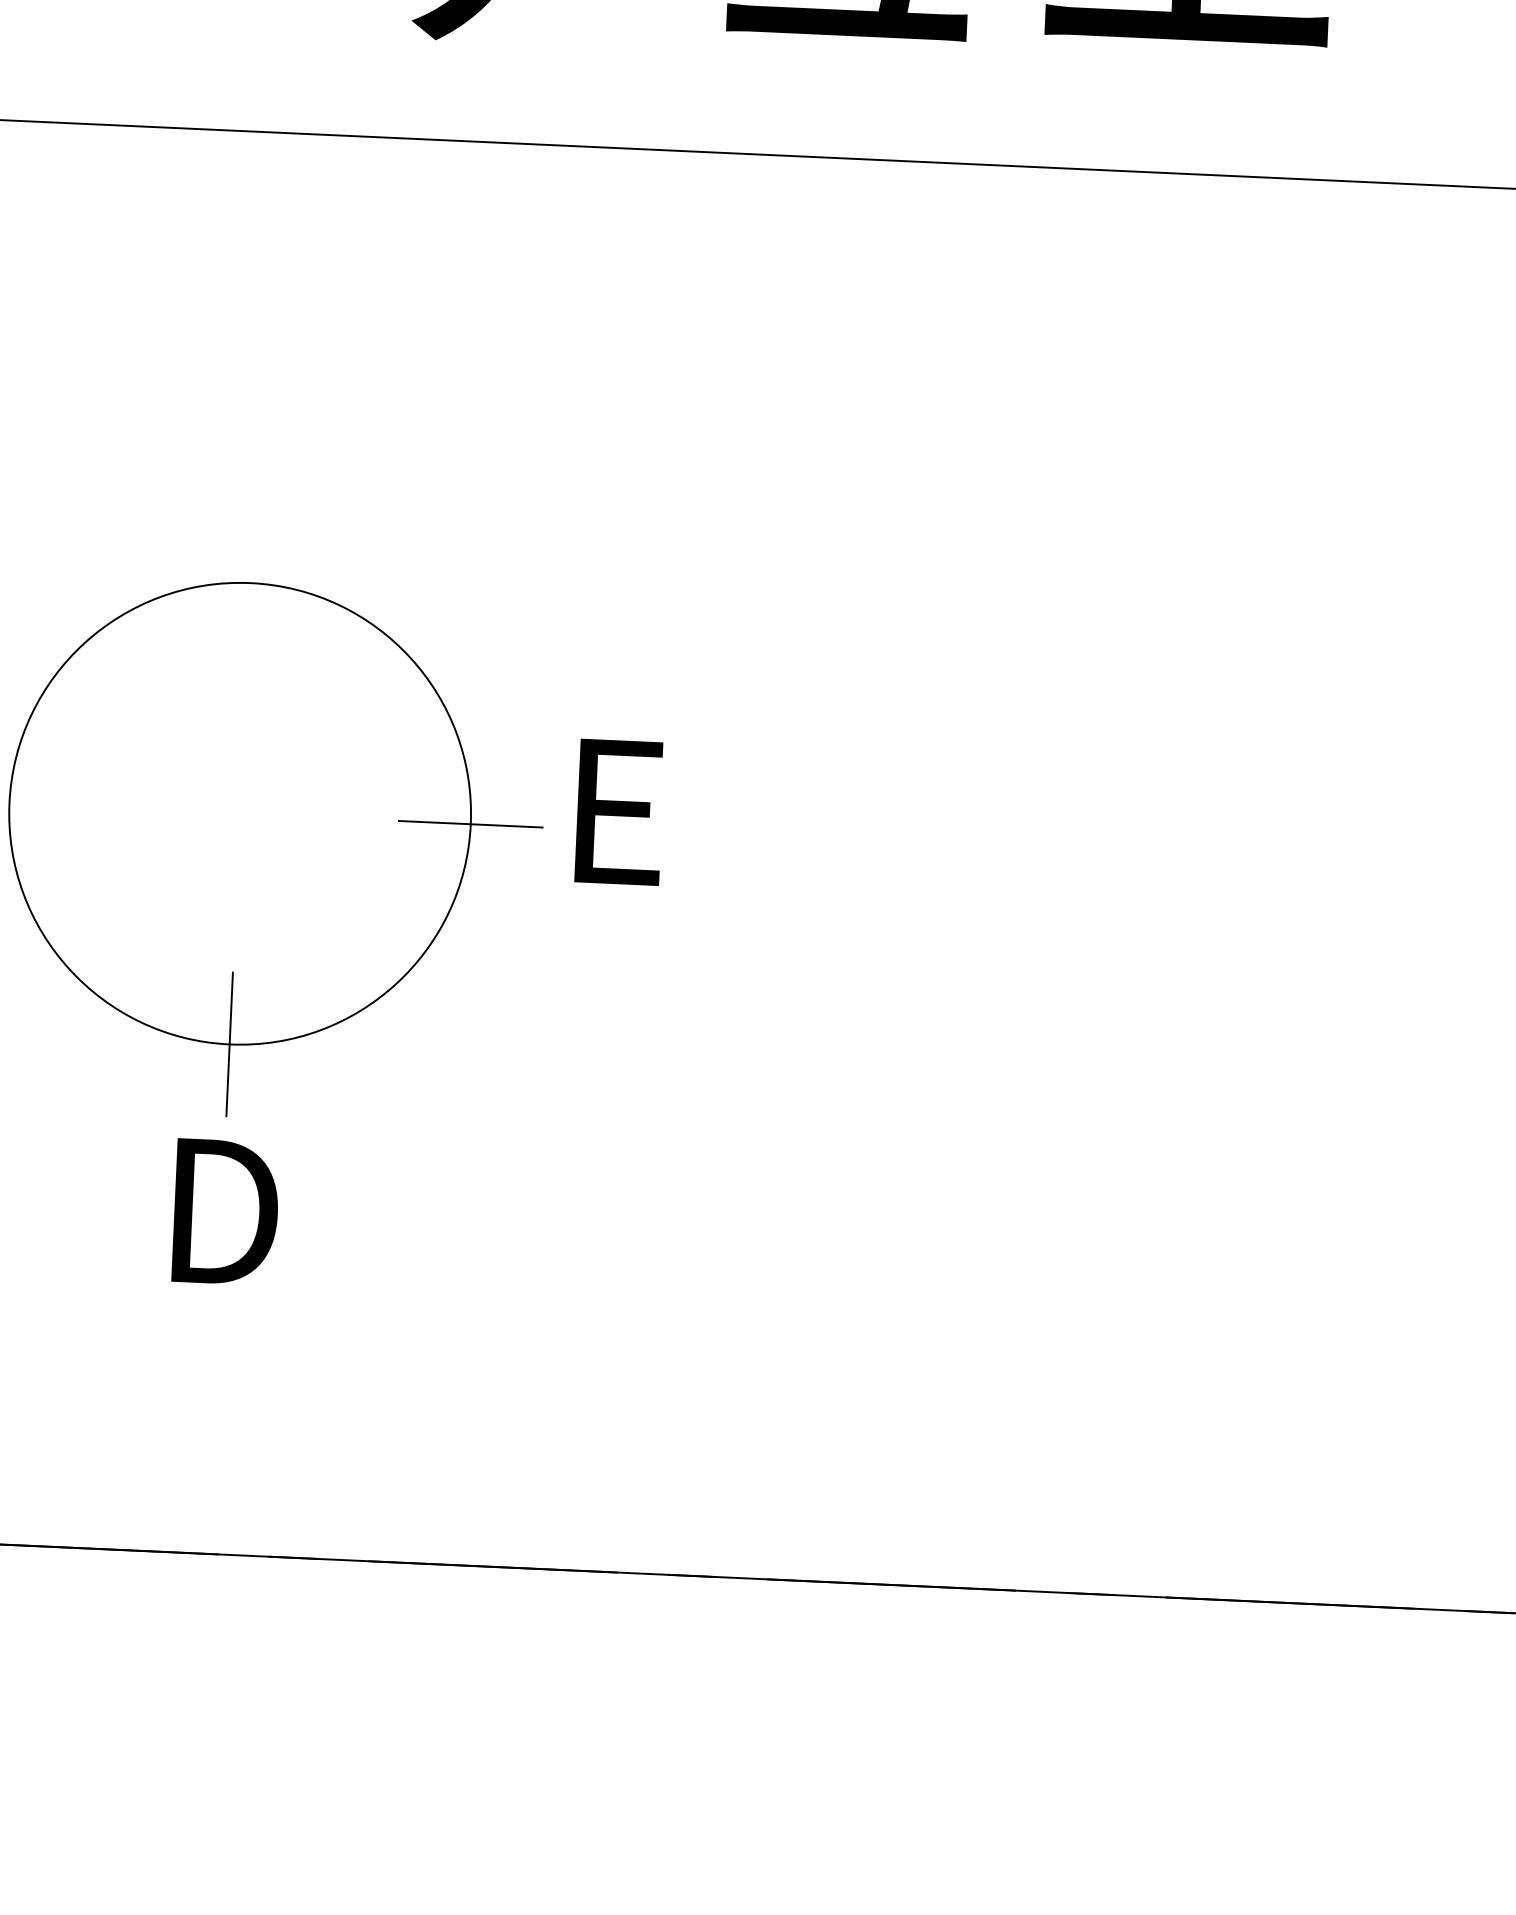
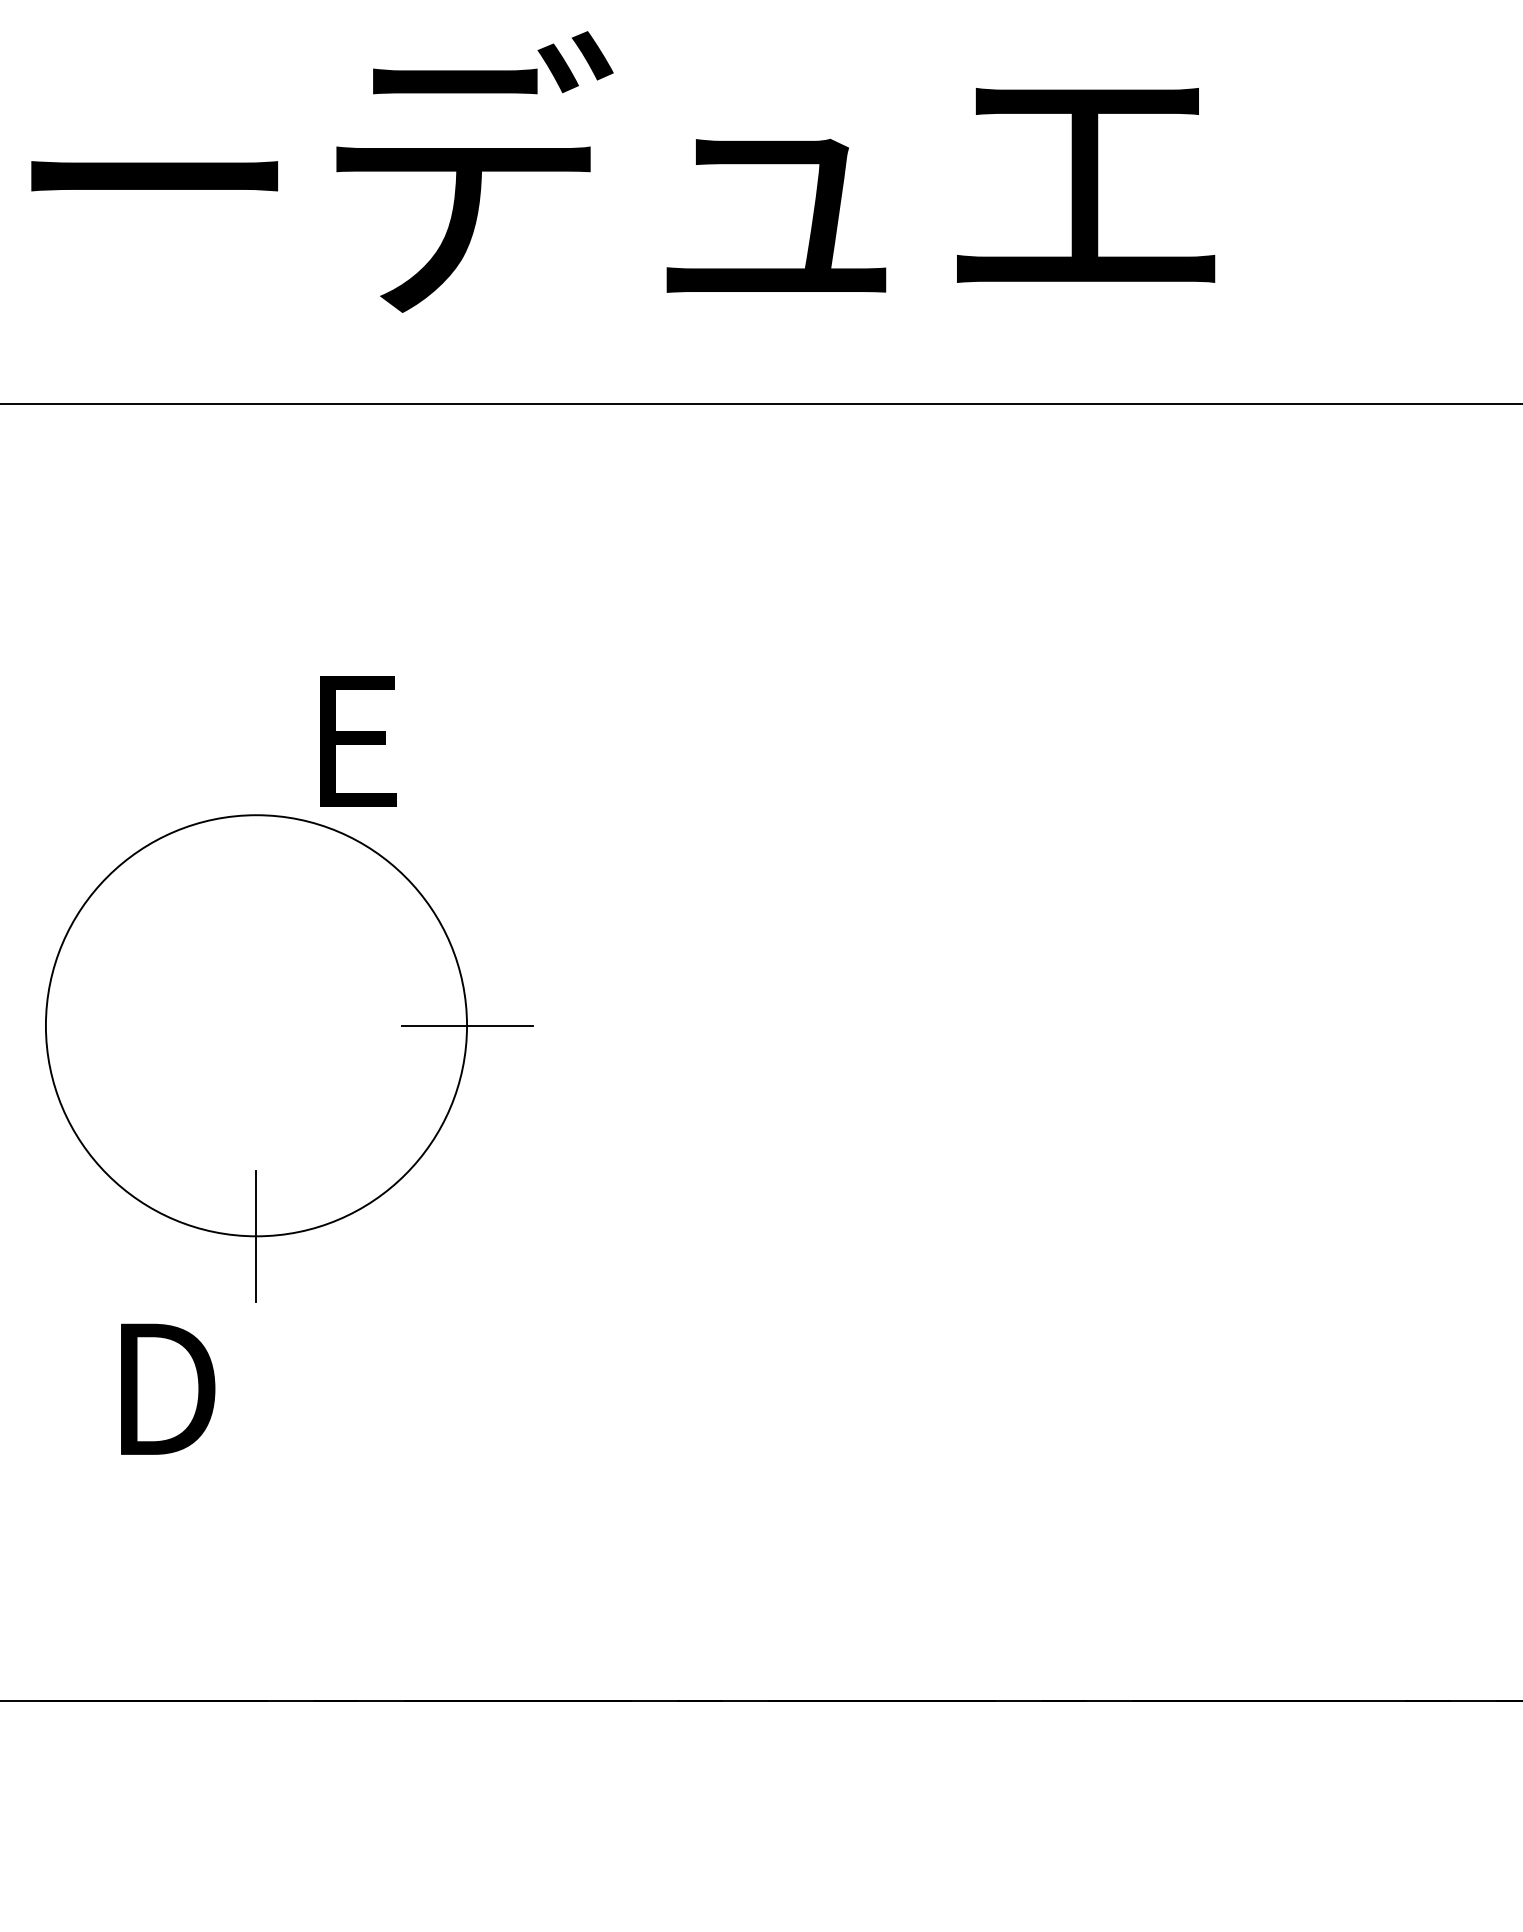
text: (620, 812) -> (358, 741), moved
text: (226, 1211) -> (168, 1388), moved

